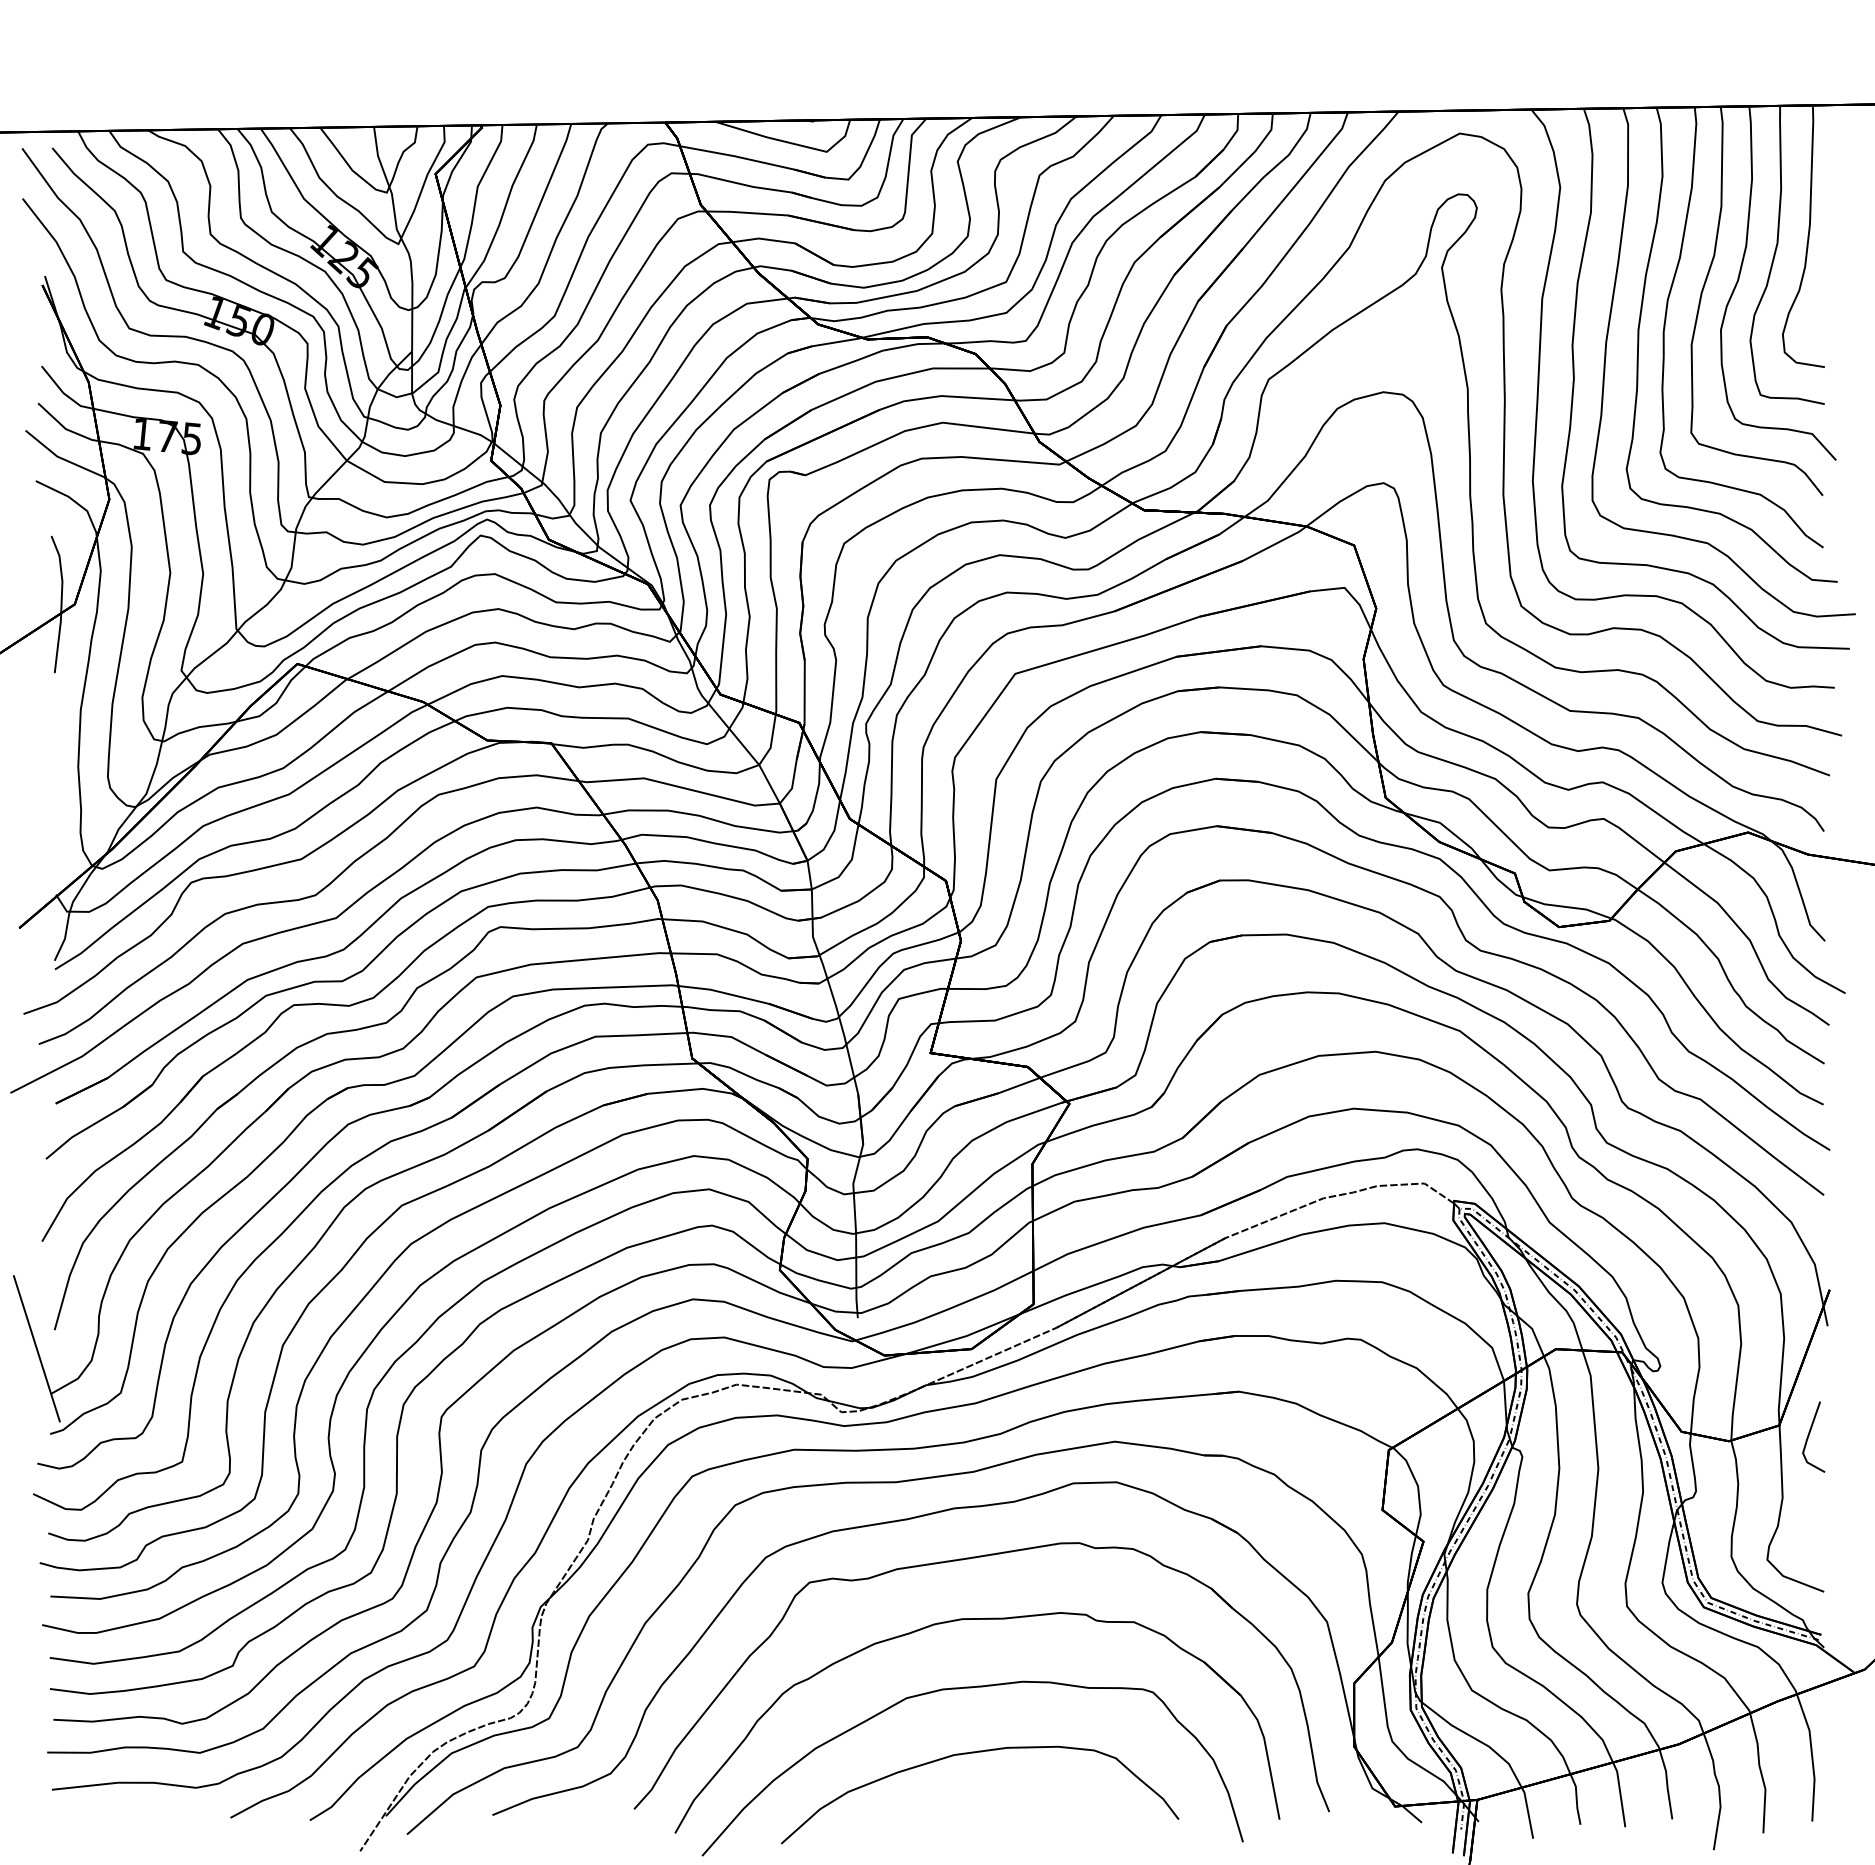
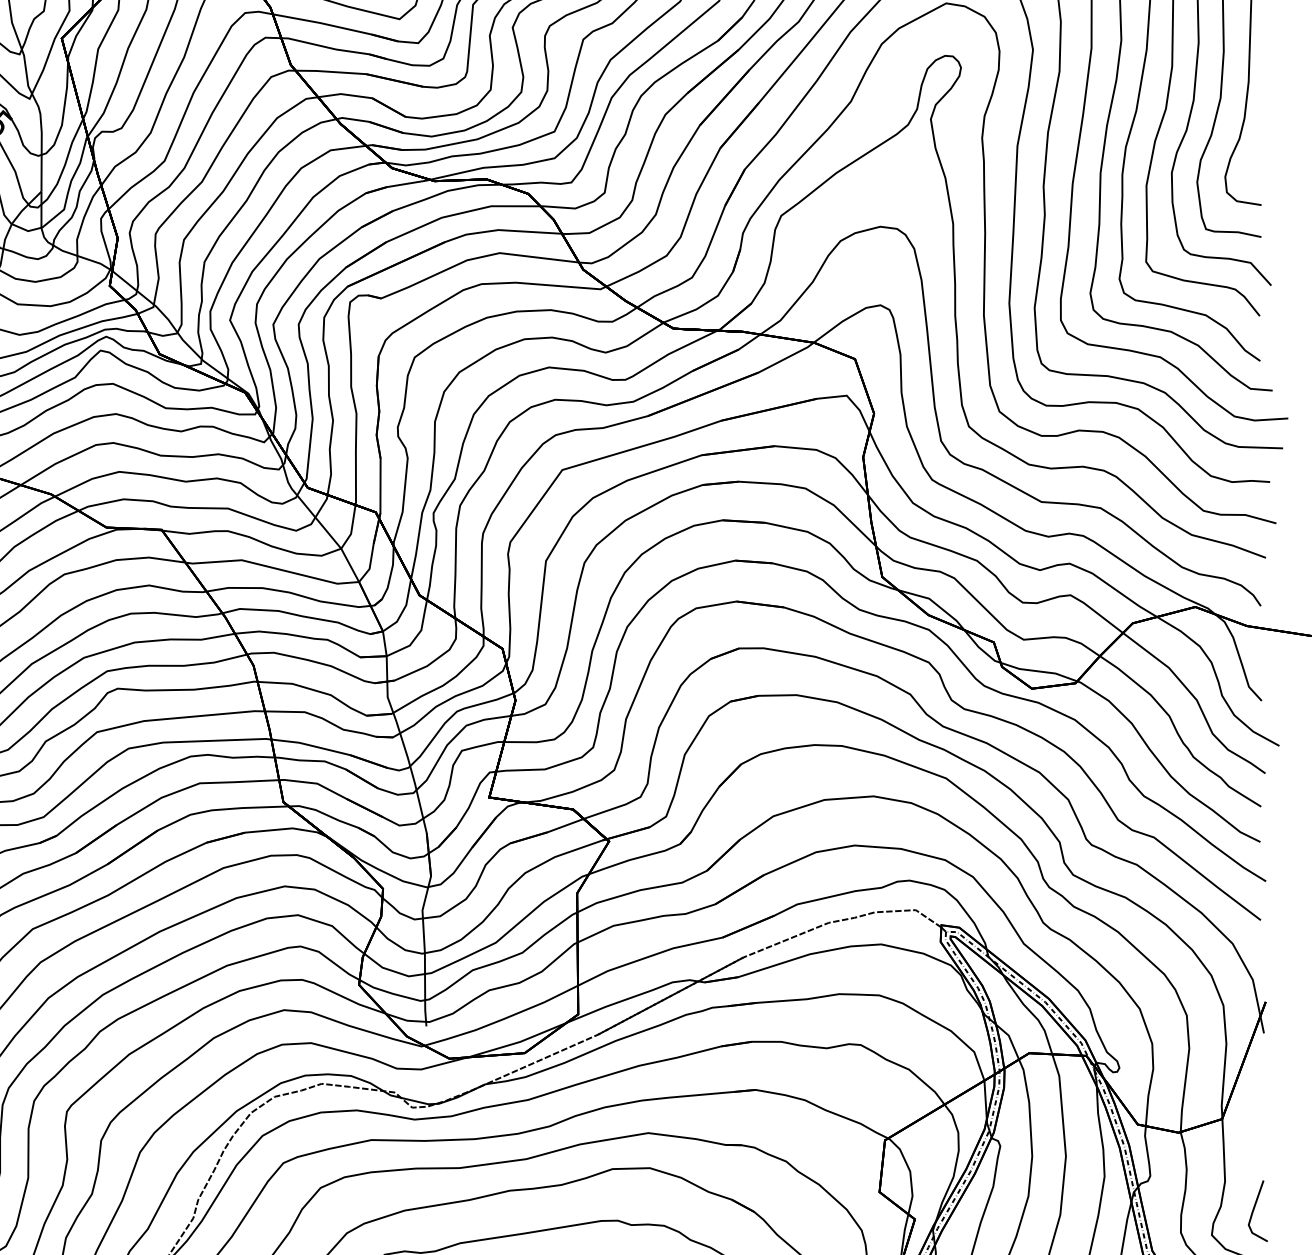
line: (1809, 1436) -> (1254, 1210), moved

